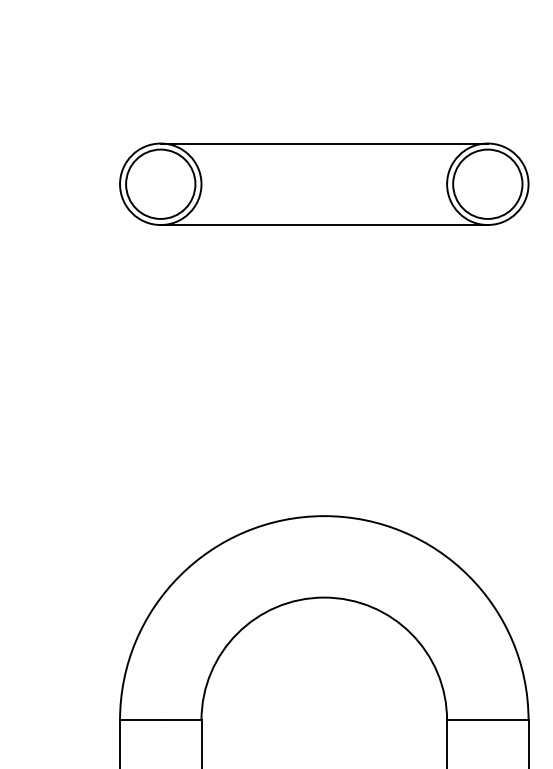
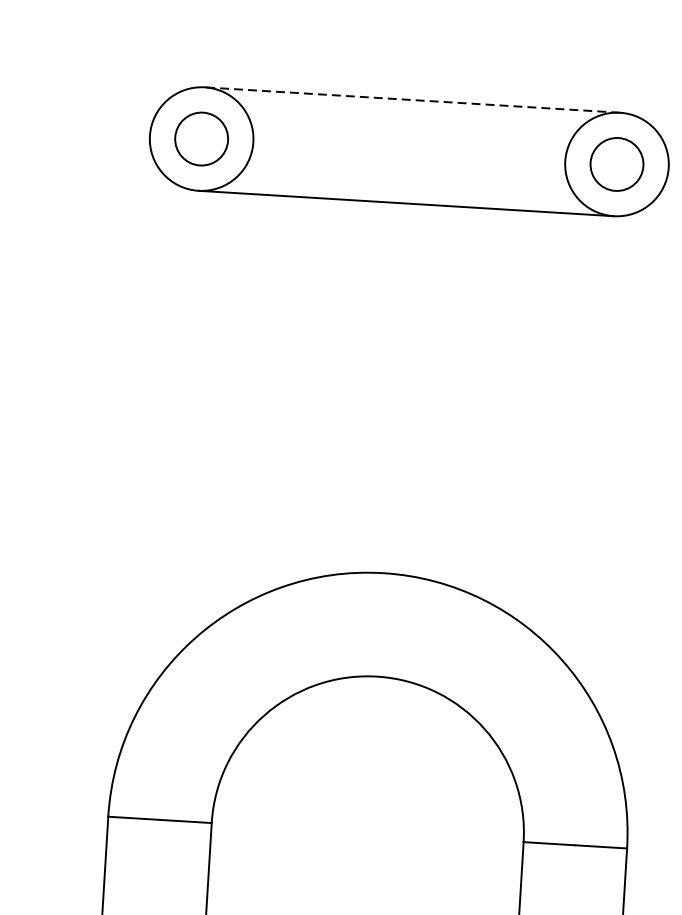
line: (324, 143) -> (412, 100), solid -> dashed
circle: (160, 183) -> (201, 138), size x0.6
circle: (487, 183) -> (616, 163), size x0.6

